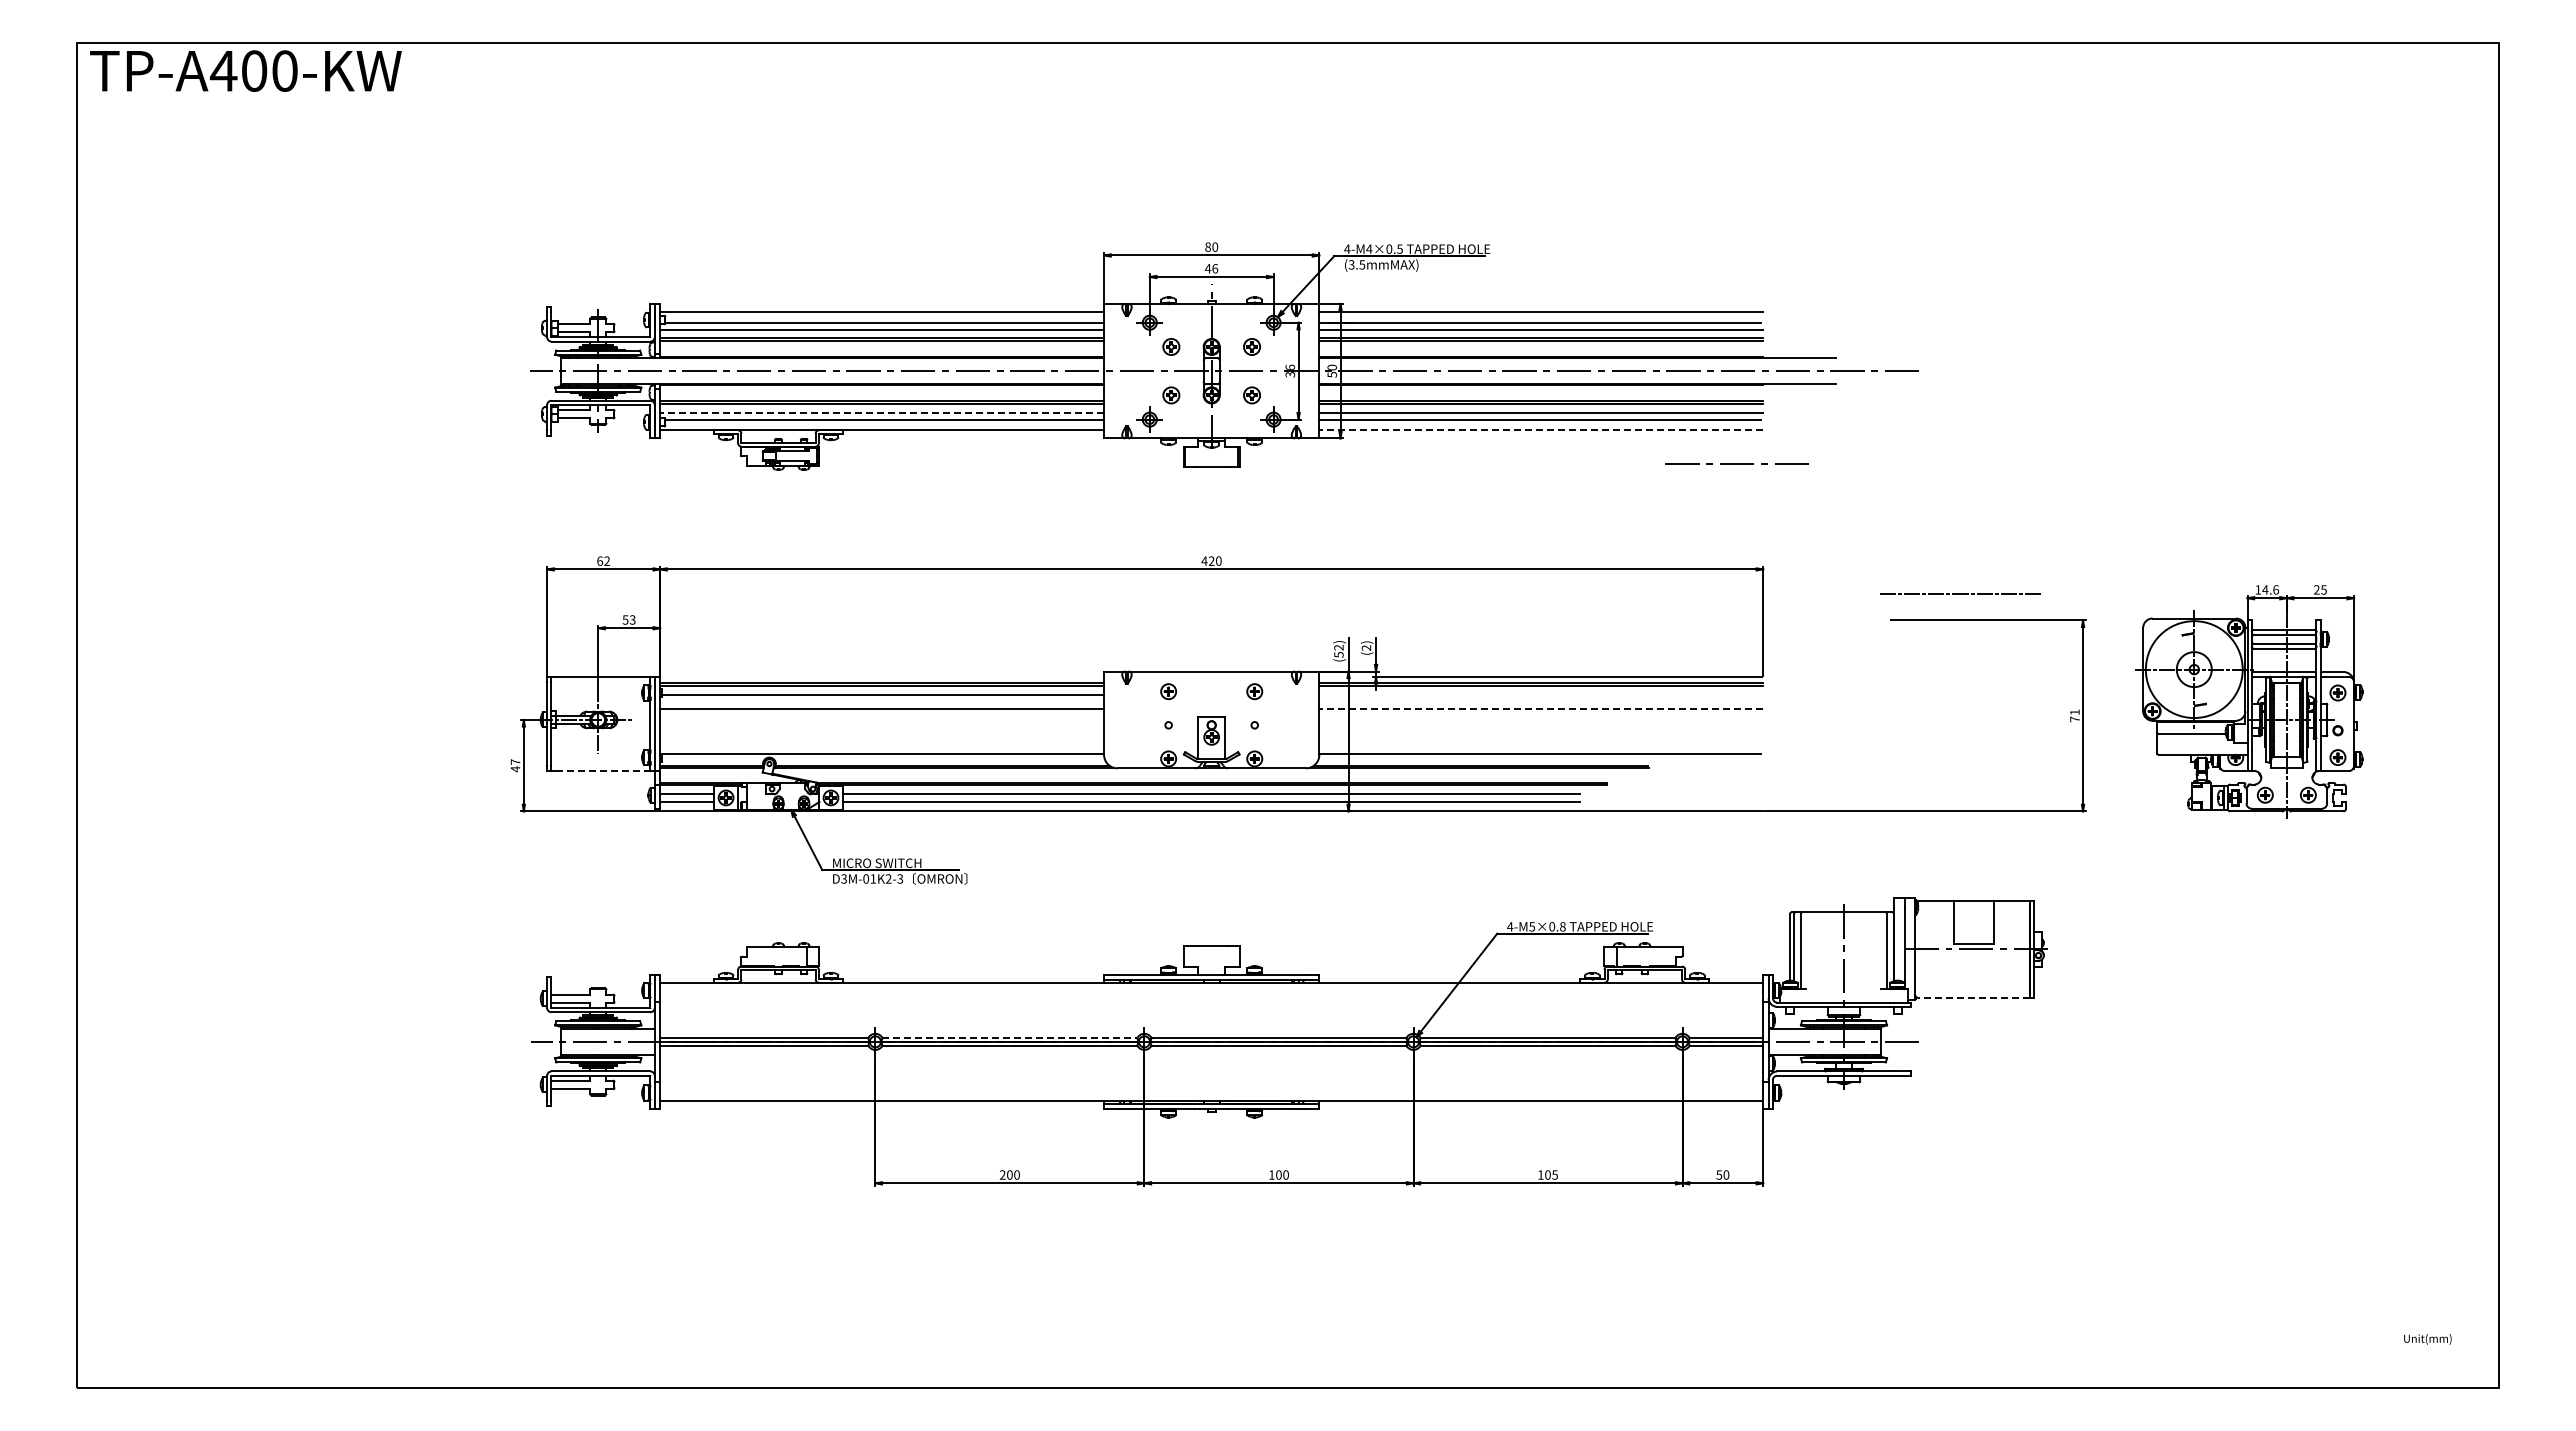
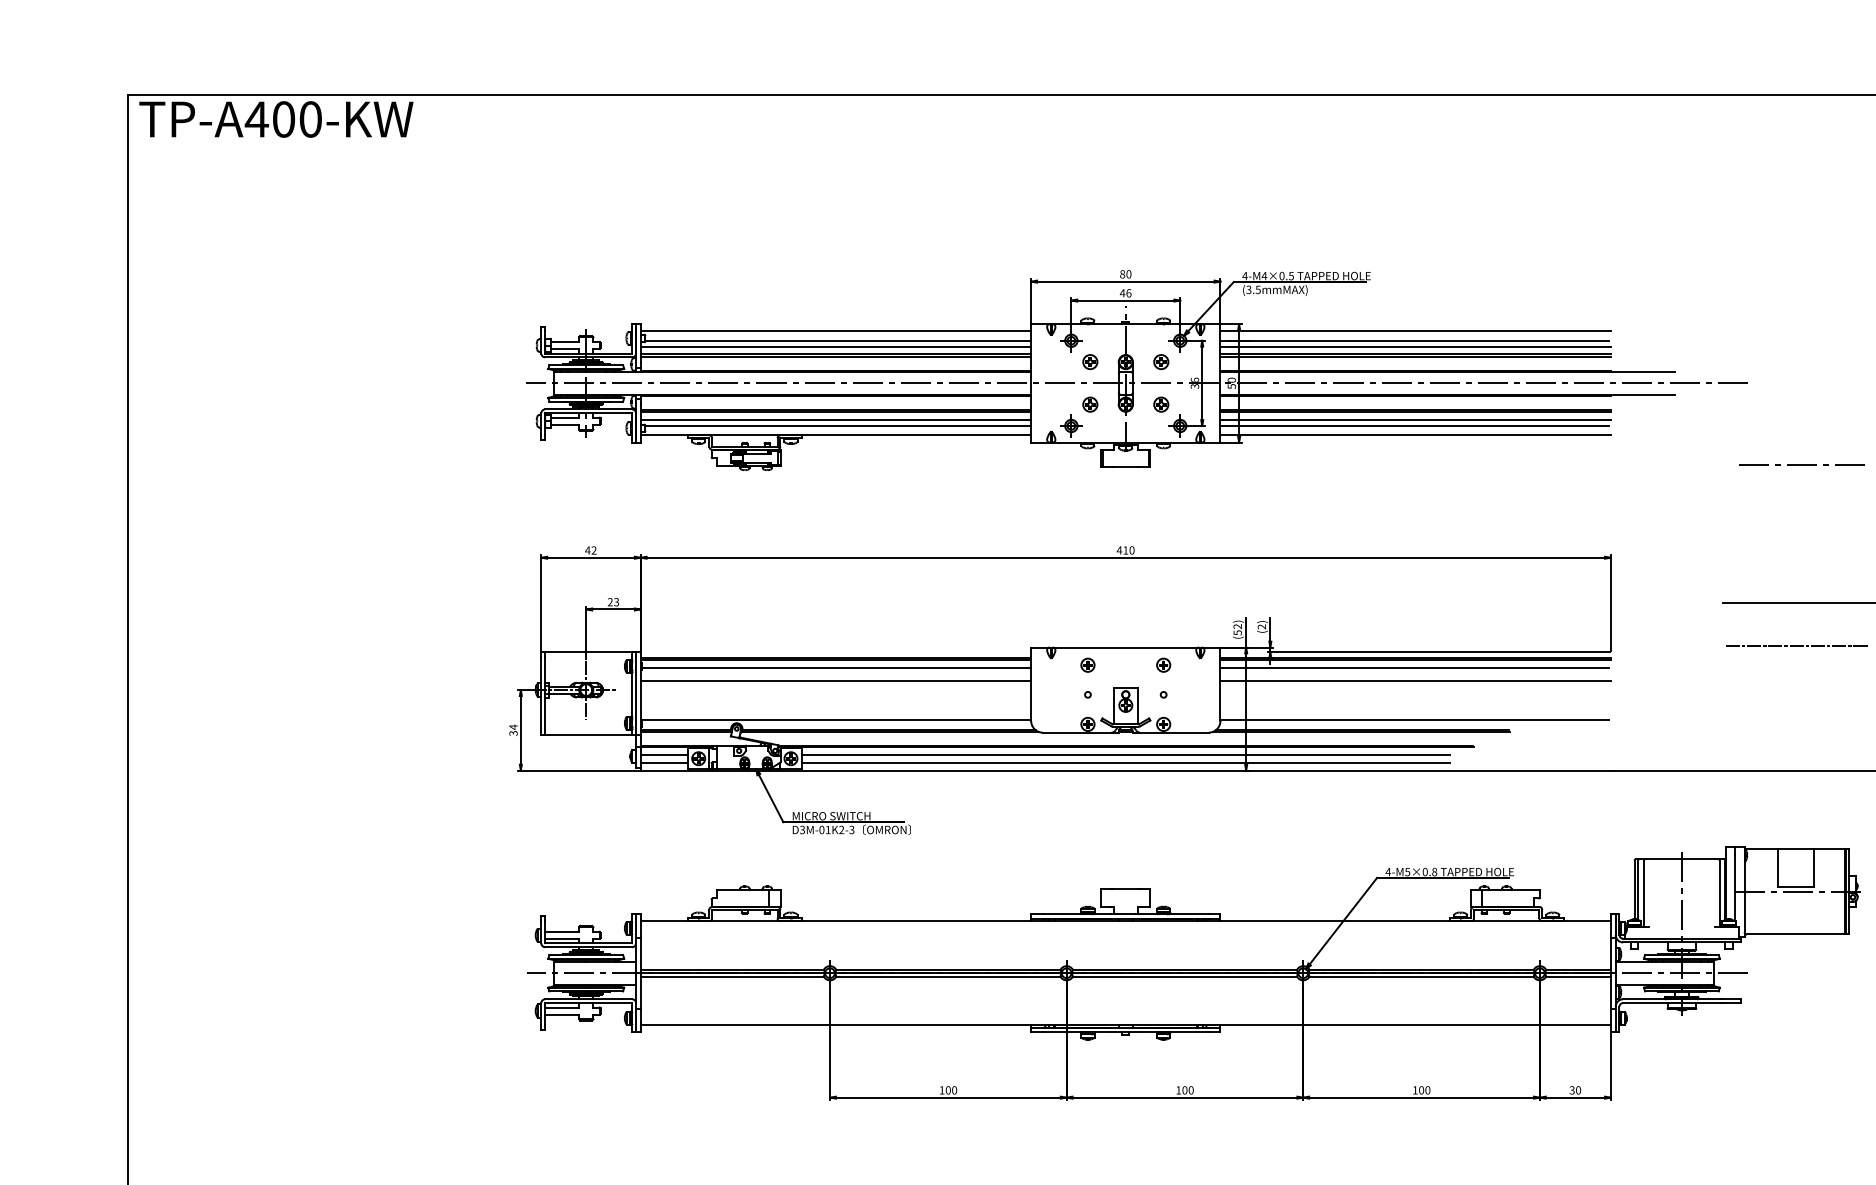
line: (882, 412) -> (836, 419), dashed -> solid
line: (1541, 430) -> (1415, 435), dashed -> solid
line: (1736, 463) -> (1801, 464), moved
text: (599, 560) -> (587, 549), 62 -> 42
text: (1211, 560) -> (1125, 549), 420 -> 410
line: (1960, 593) -> (1796, 645), moved
text: (625, 619) -> (610, 601), 53 -> 23
line: (1540, 695) -> (1414, 668), added
line: (1541, 709) -> (1415, 680), dashed -> solid
text: (515, 765) -> (513, 730), 47 -> 34
line: (601, 771) -> (589, 735), dashed -> solid
line: (1973, 997) -> (1795, 934), dashed -> solid
line: (1009, 1037) -> (947, 969), dashed -> solid
text: (1002, 1174) -> (941, 1089), 200 -> 100
text: (1554, 1174) -> (1427, 1089), 105 -> 100
text: (1719, 1174) -> (1572, 1089), 50 -> 30

